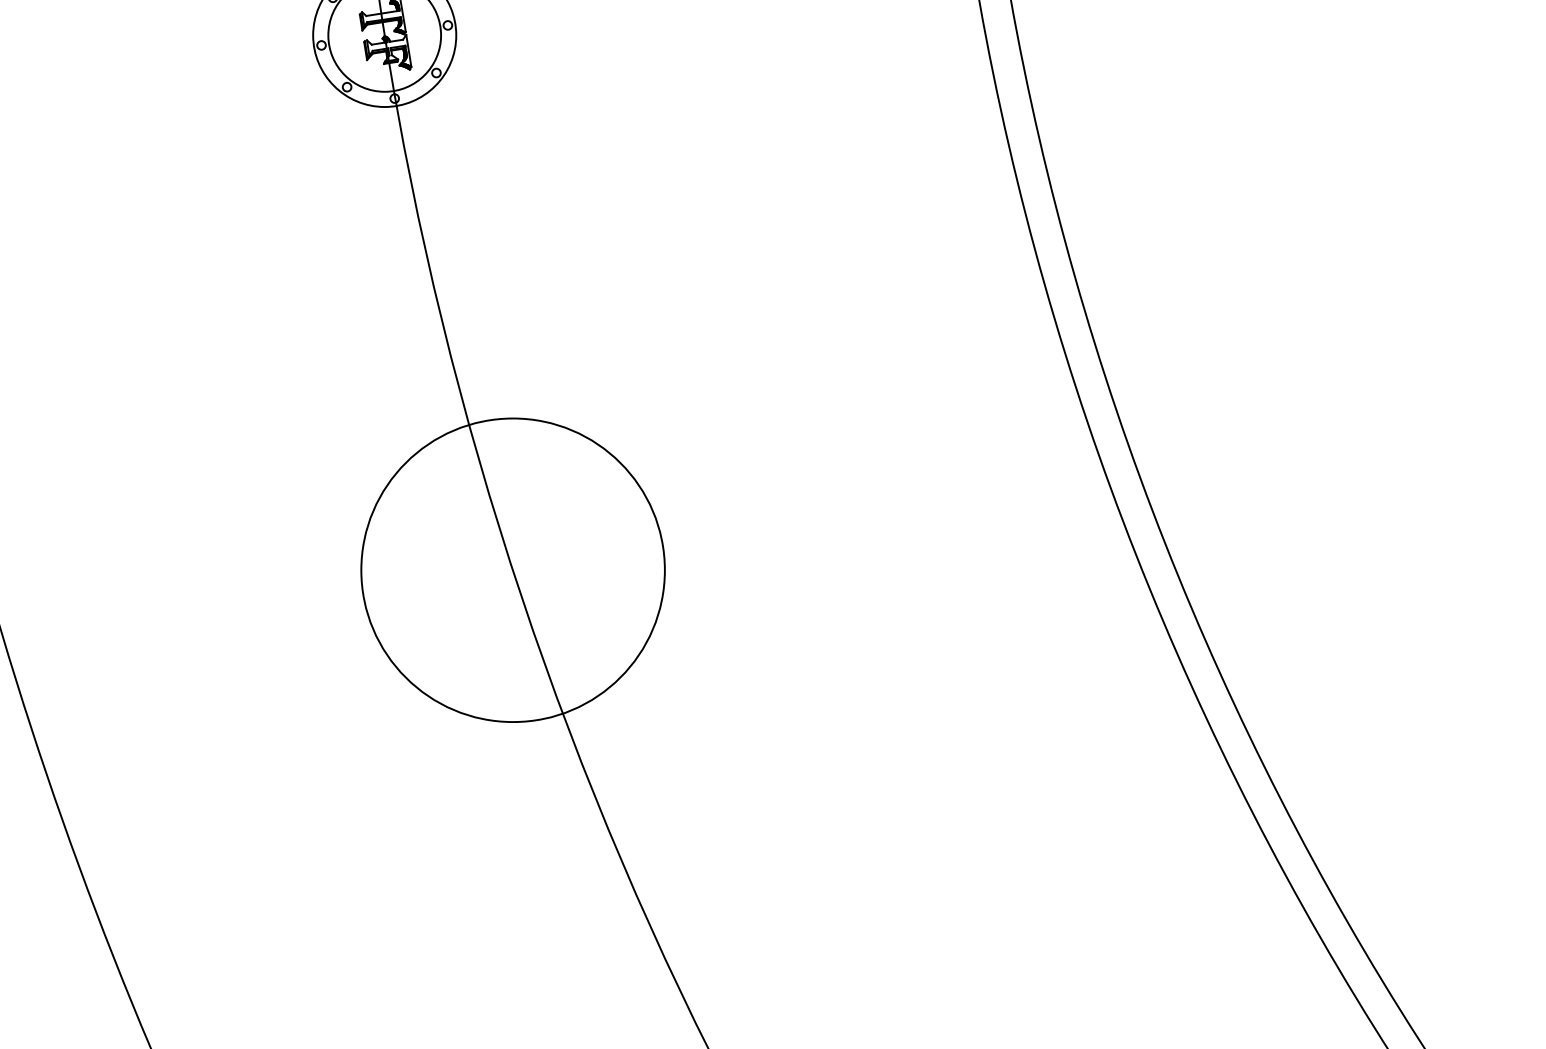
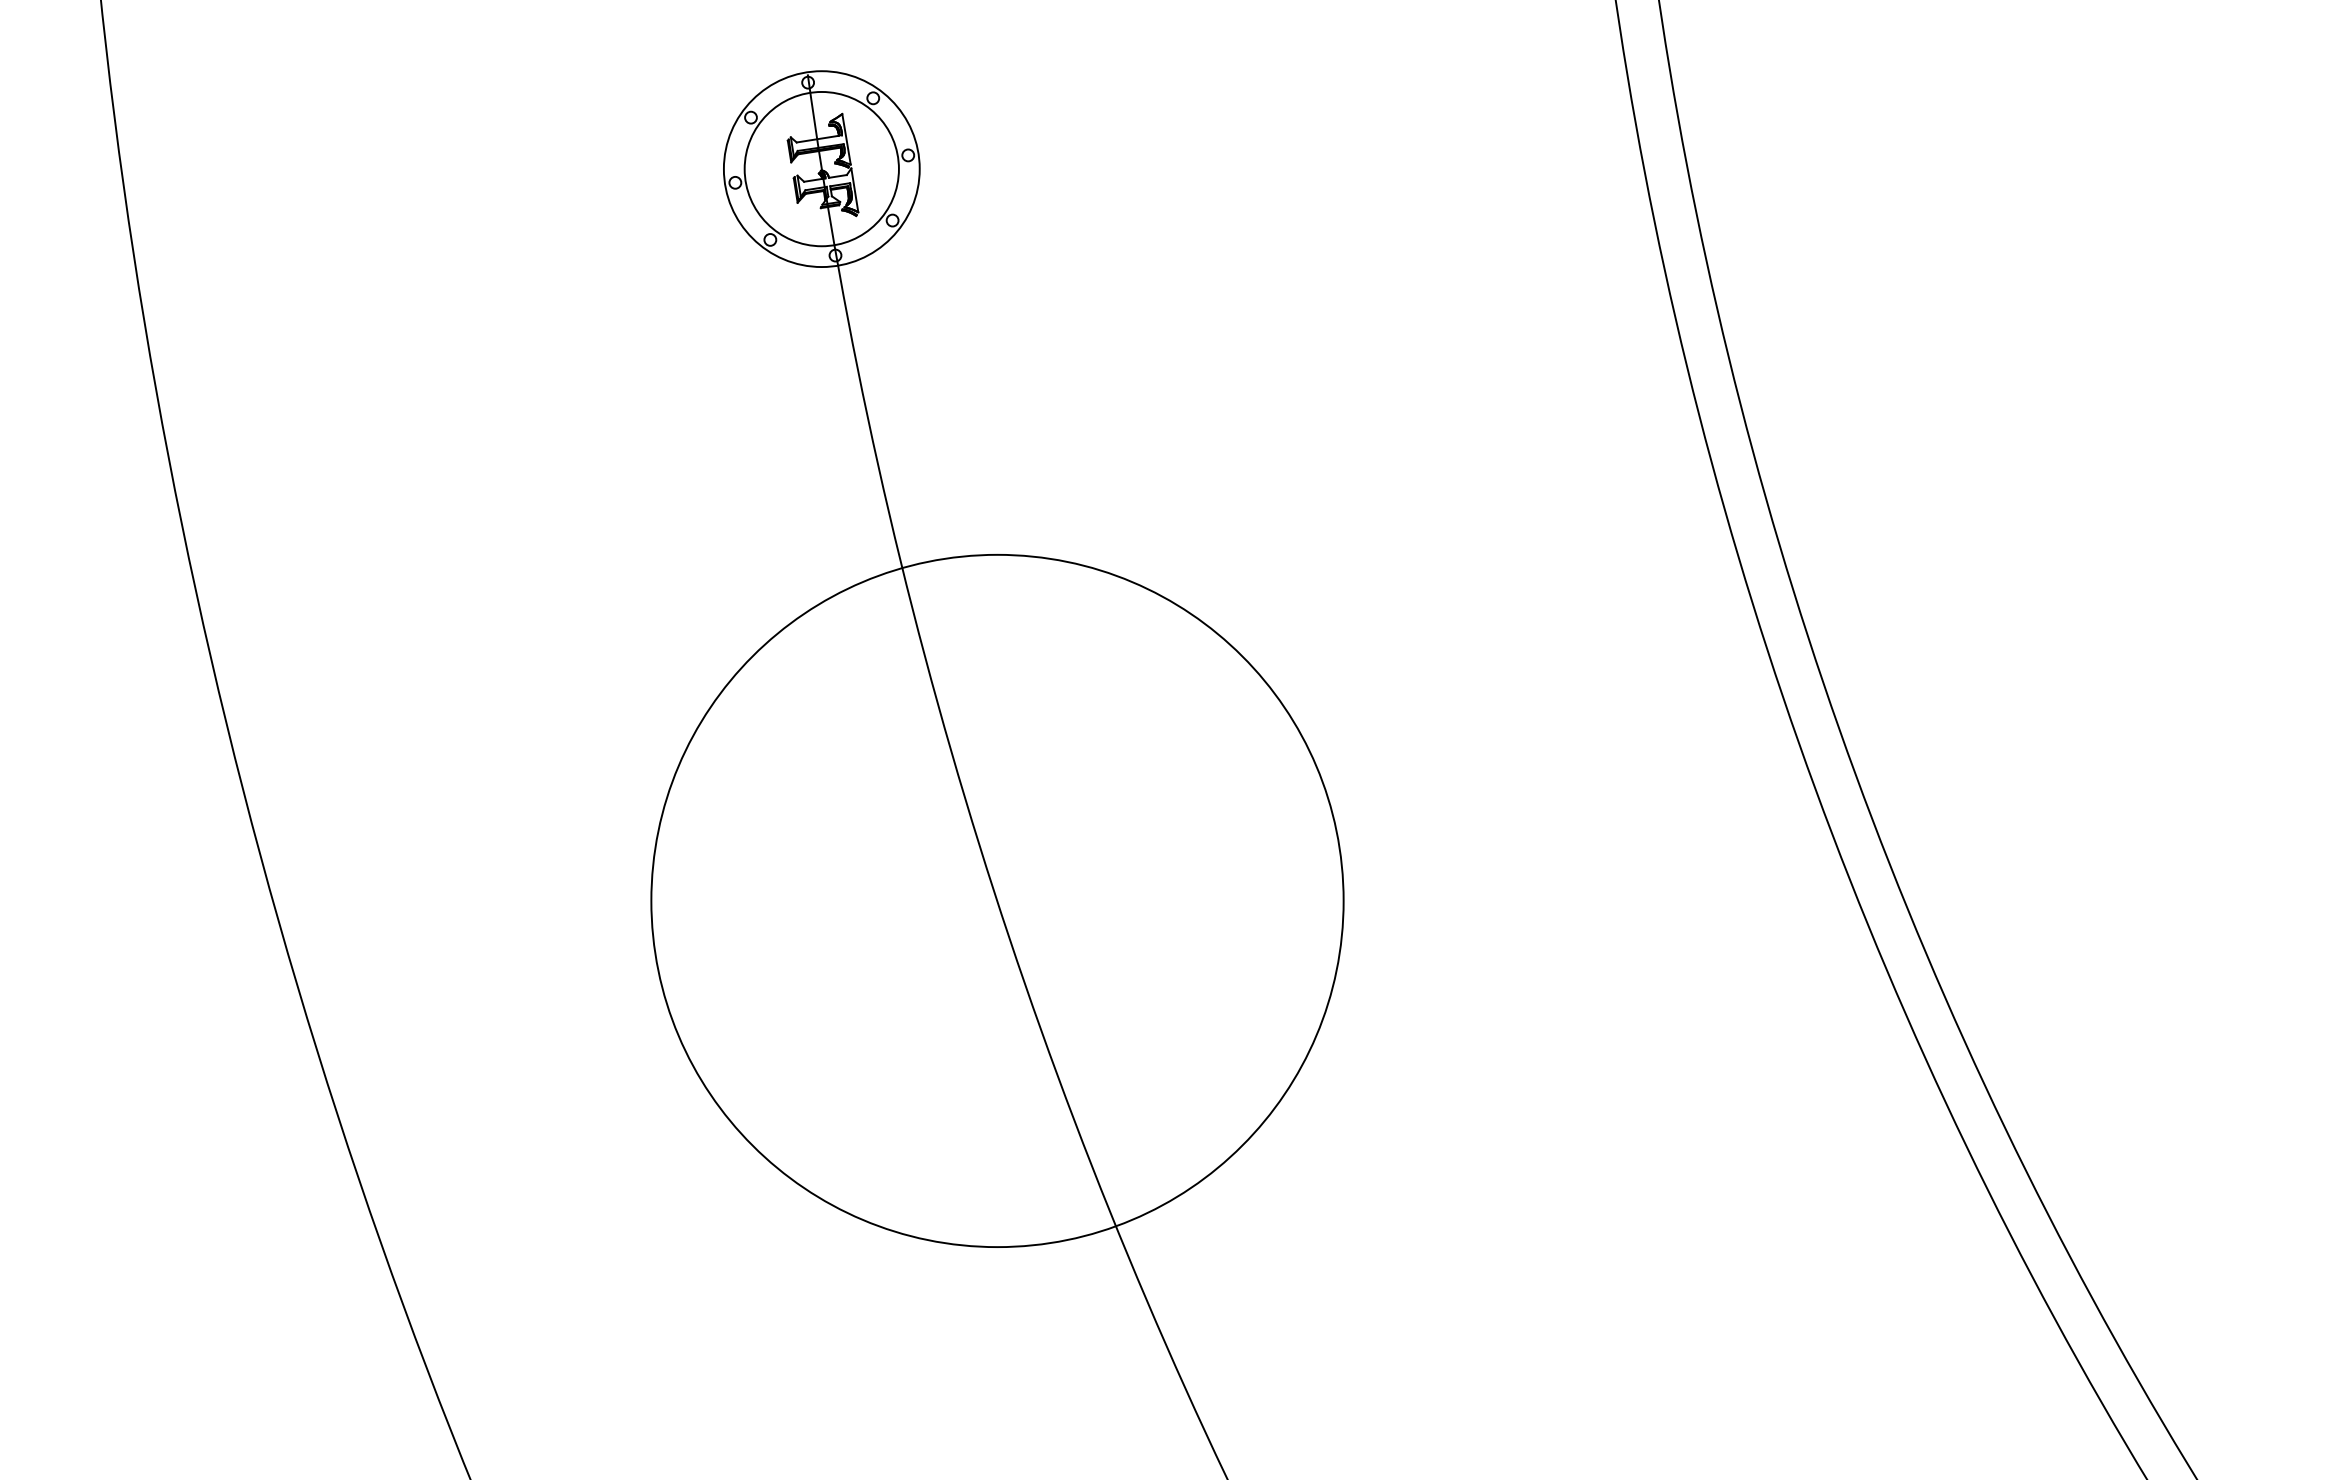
circle: (513, 569) -> (997, 900), size x1.67

